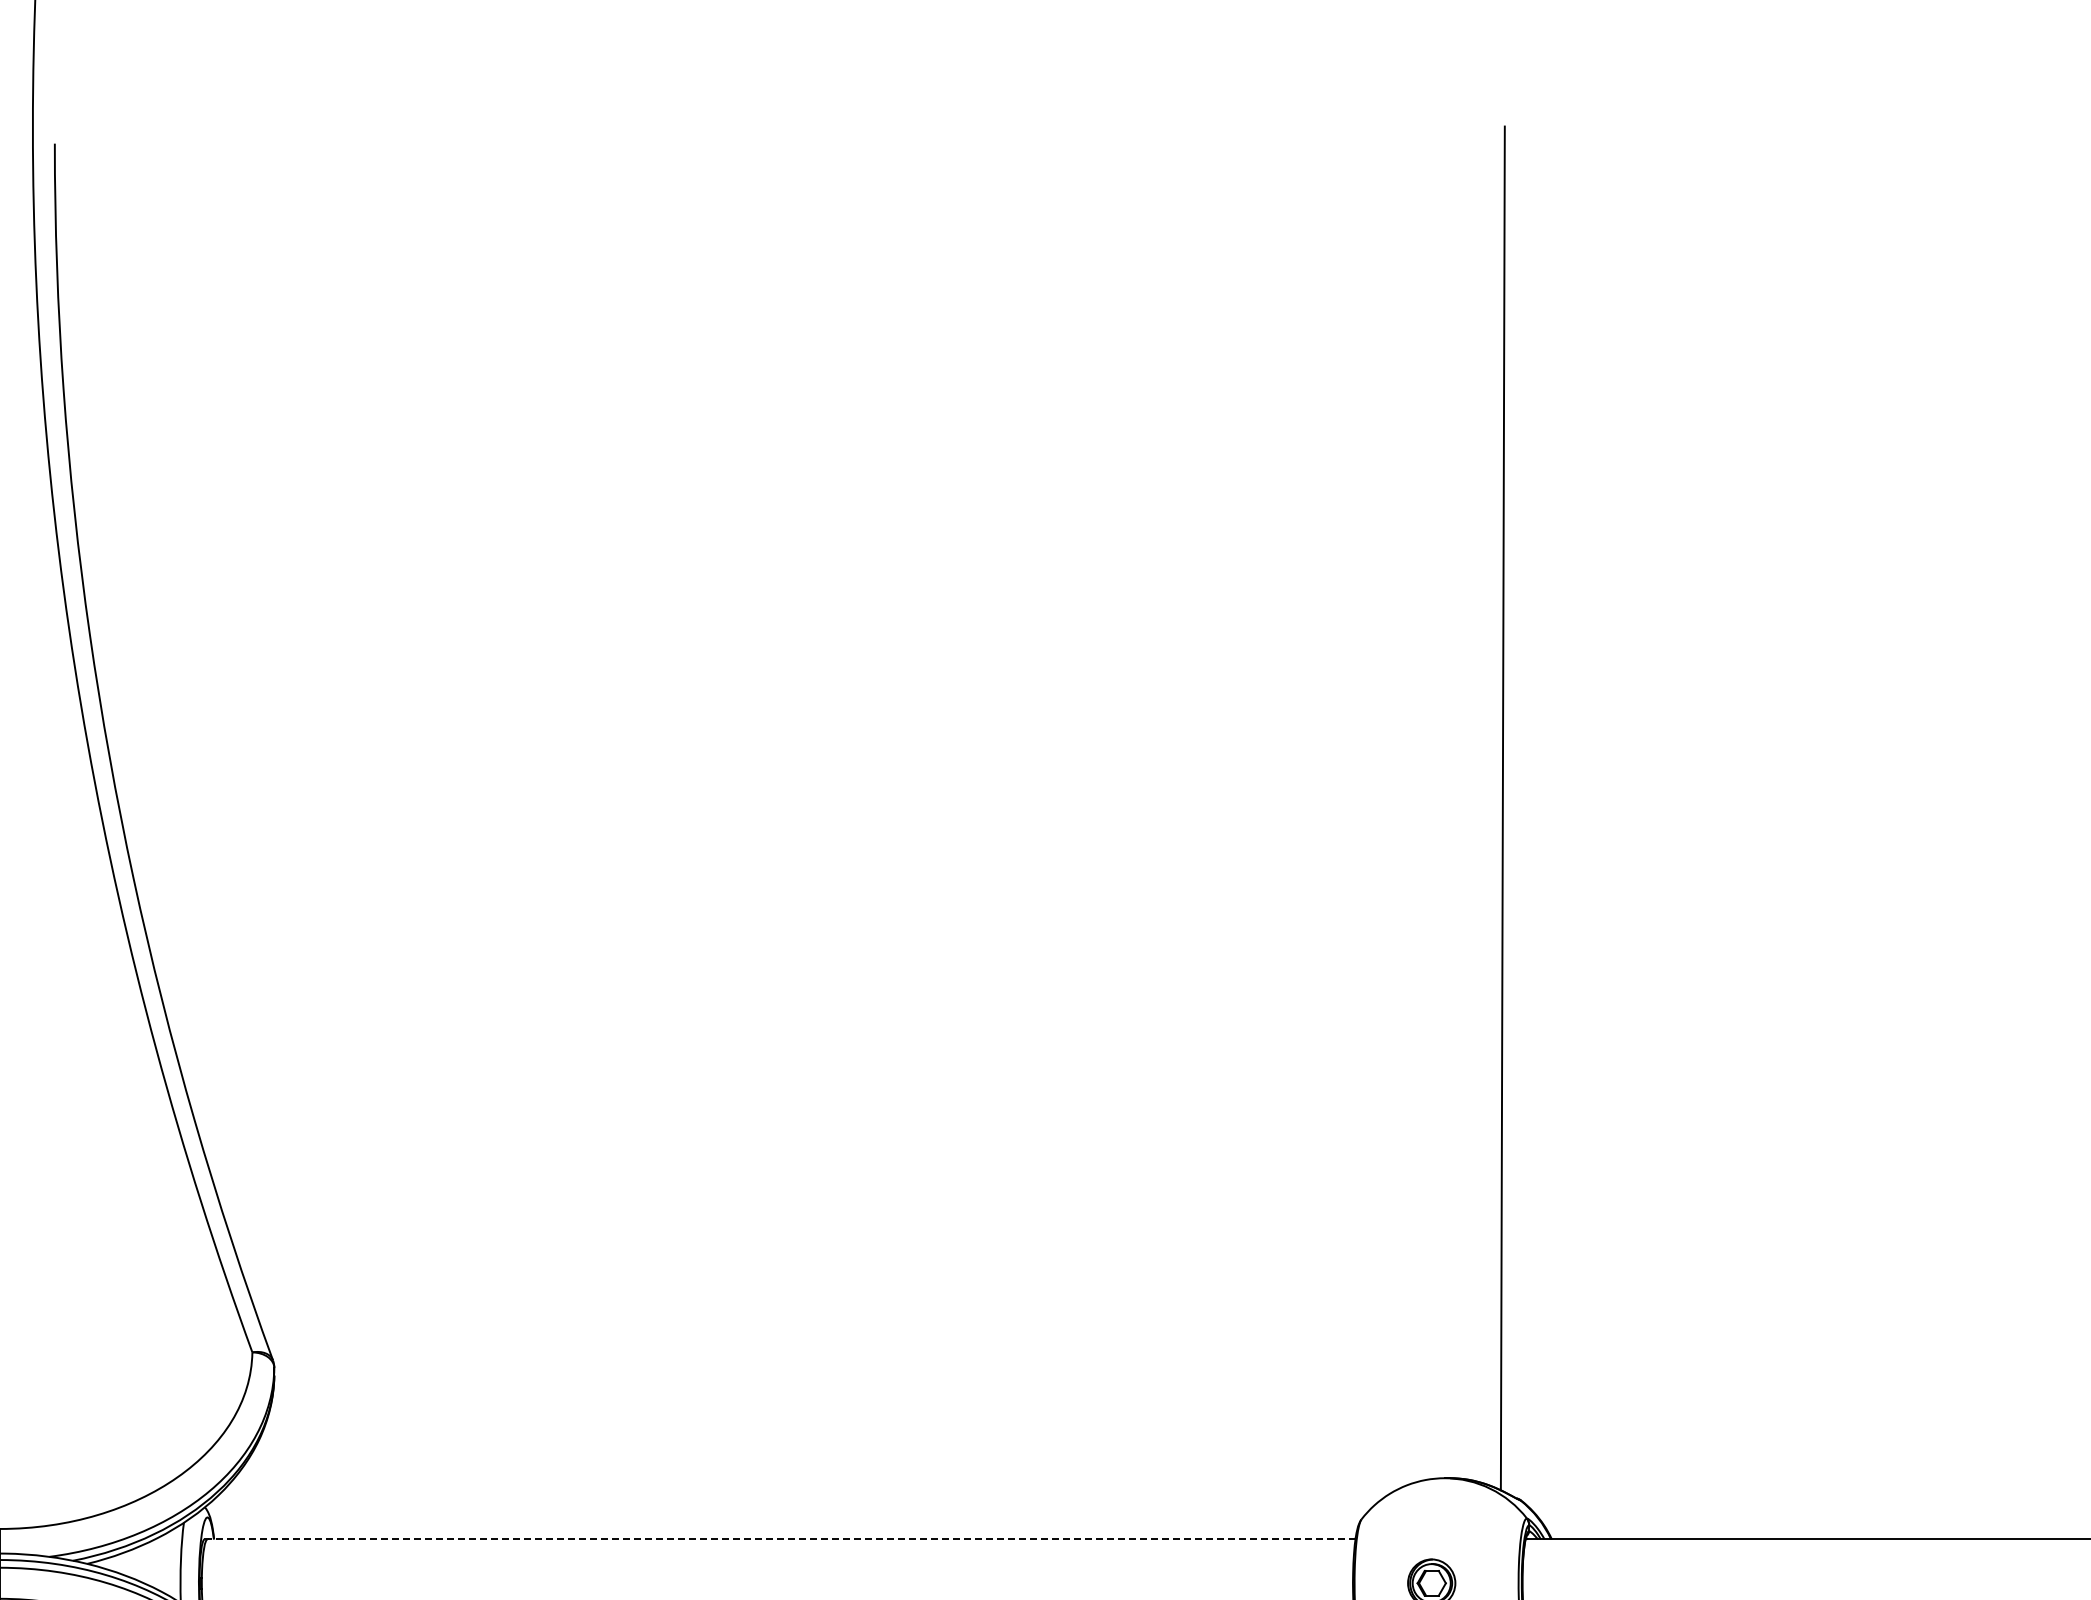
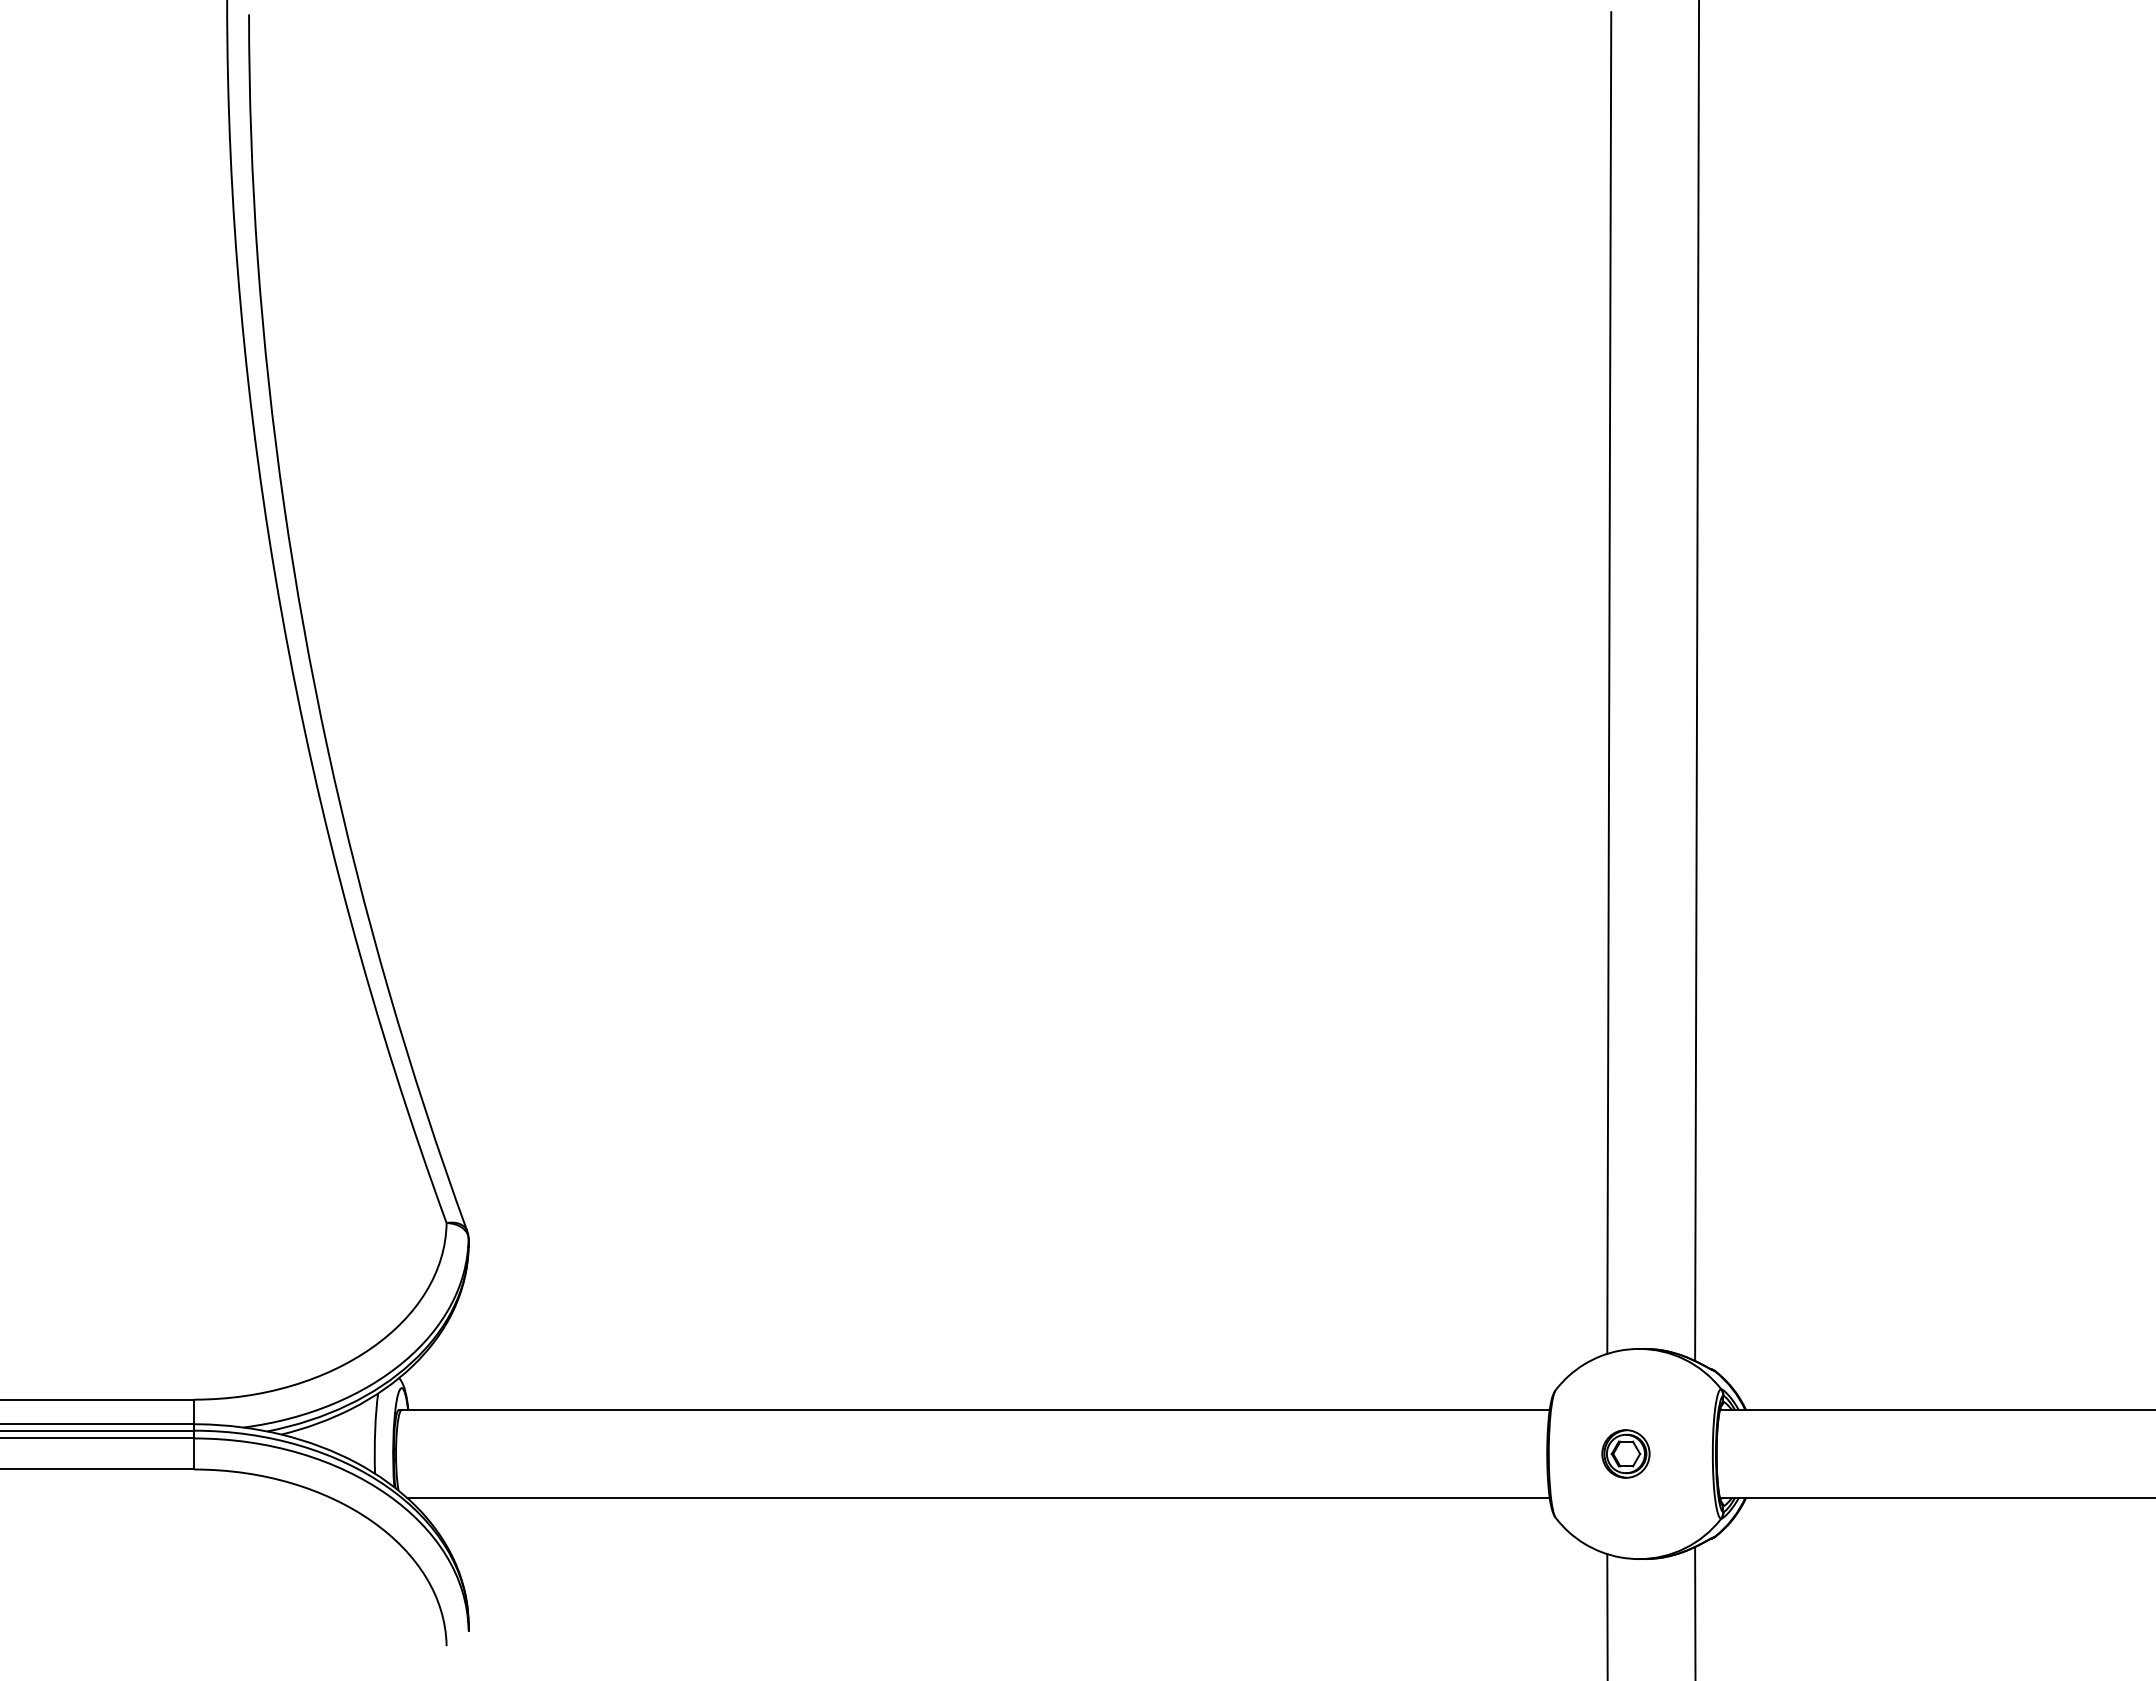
line: (1415, 811) -> (1609, 682), added
line: (781, 1539) -> (975, 1410), dashed -> solid

